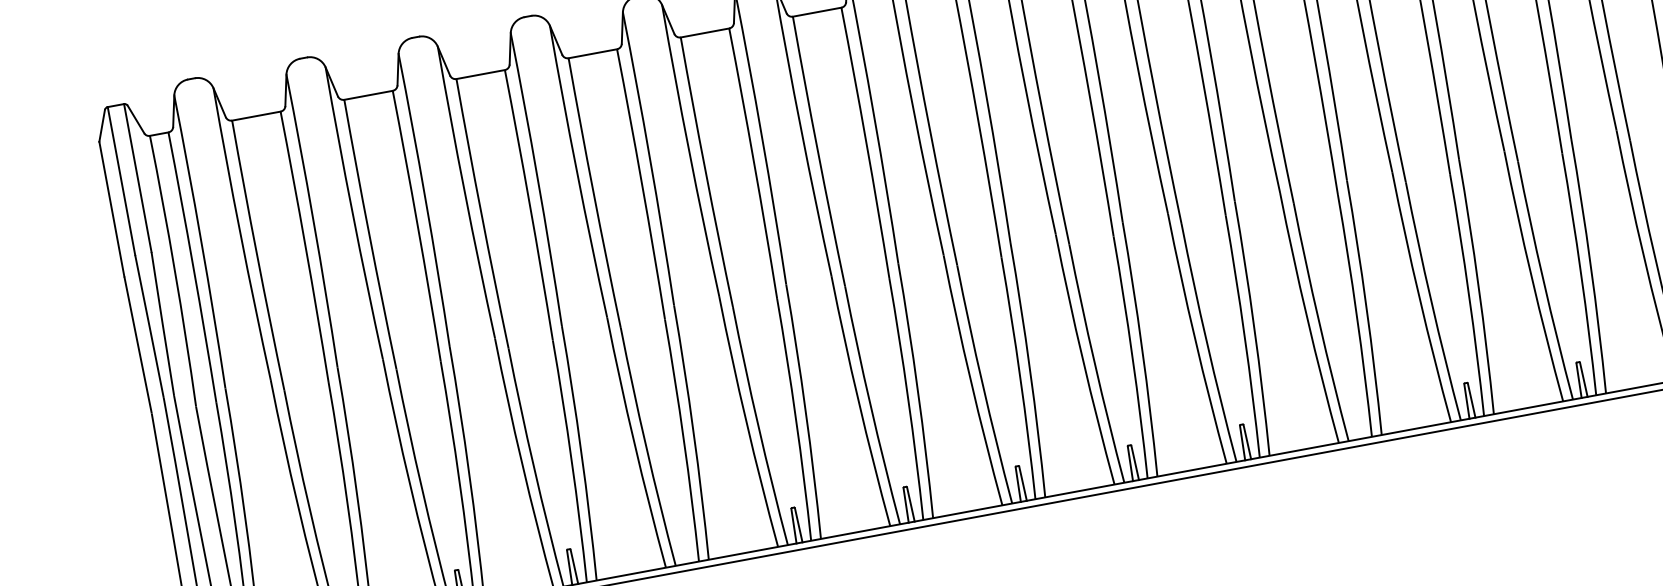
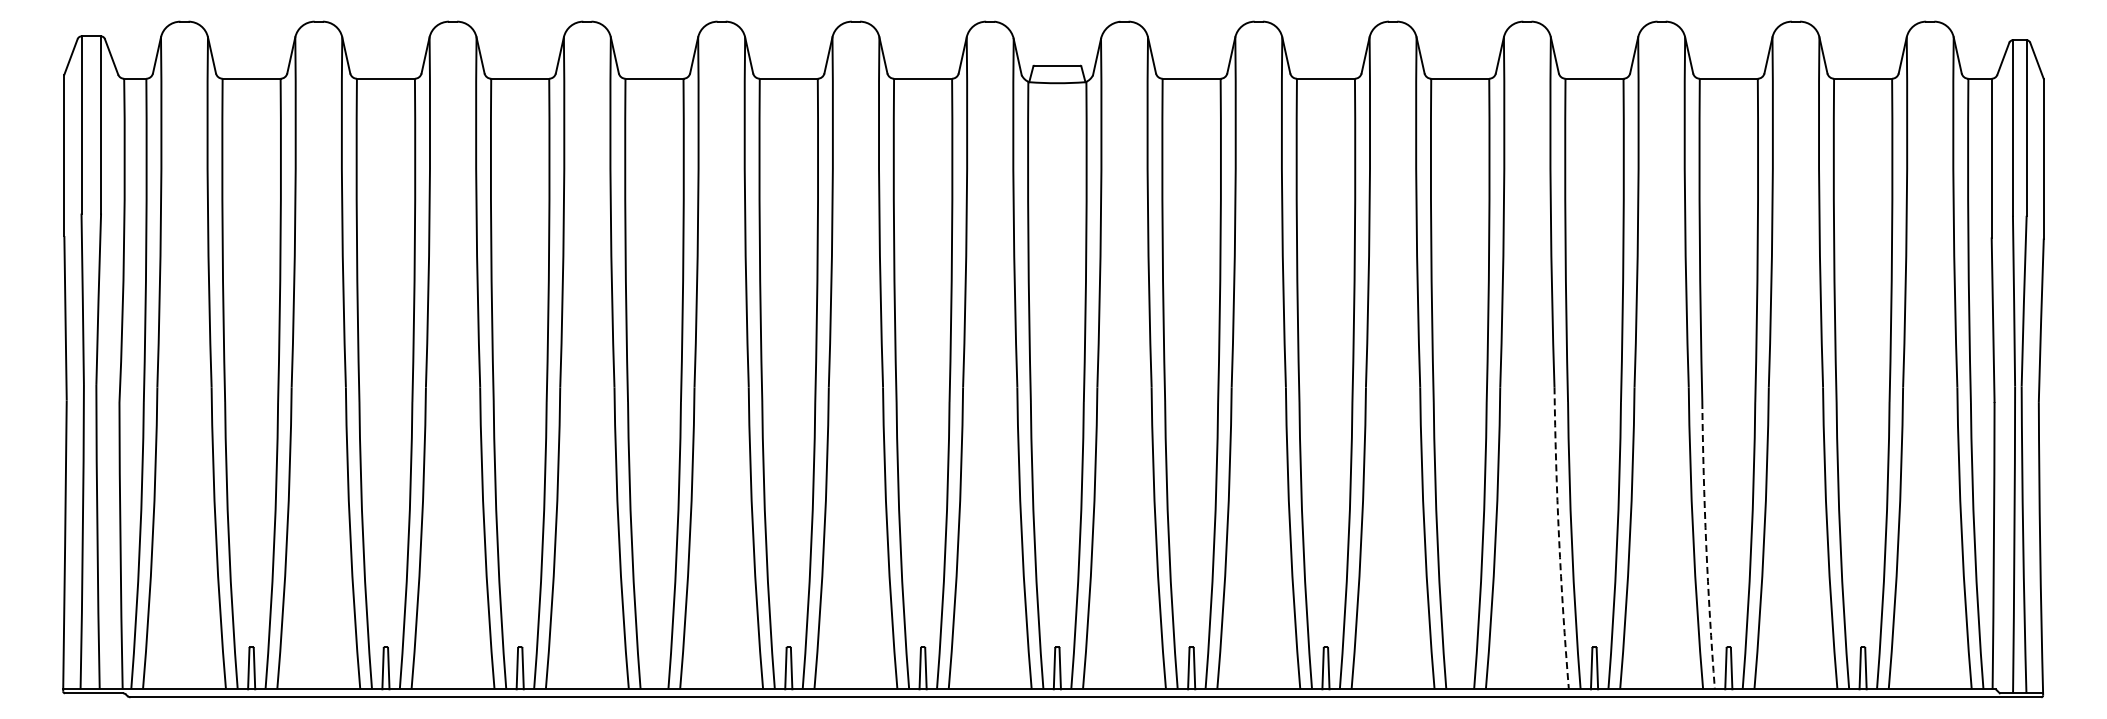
arc: (1543, 280) -> (1706, 545), solid -> dashed
arc: (1419, 297) -> (1559, 538), solid -> dashed

